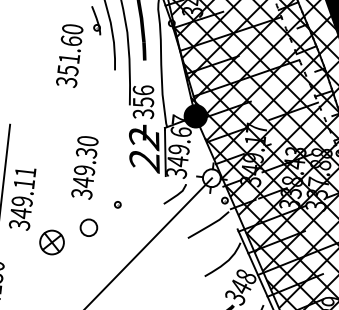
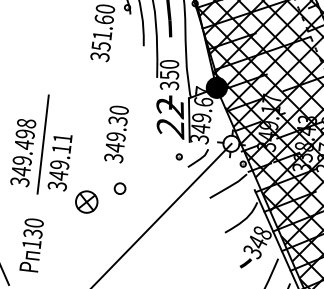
text: (142, 89) -> (168, 63), 356 -> 350
part: (116, 204) -> (178, 156), moved
part: (88, 227) -> (119, 188), size x0.71

